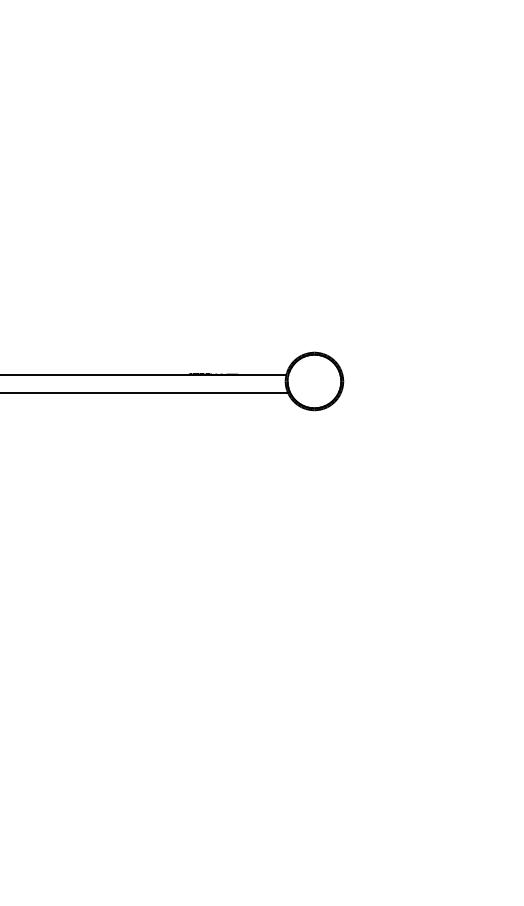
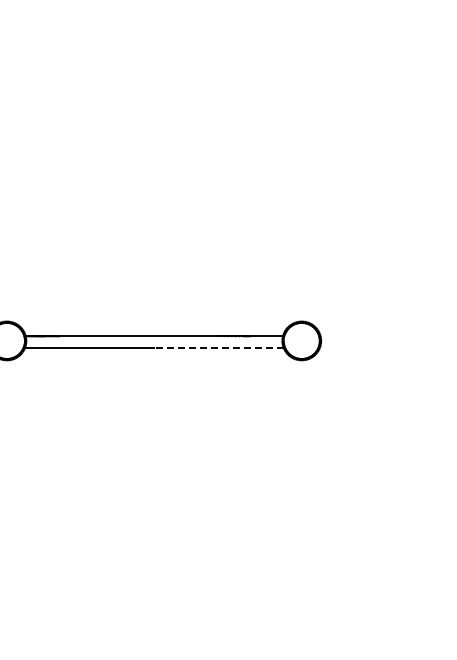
line: (192, 392) -> (219, 348), solid -> dashed

